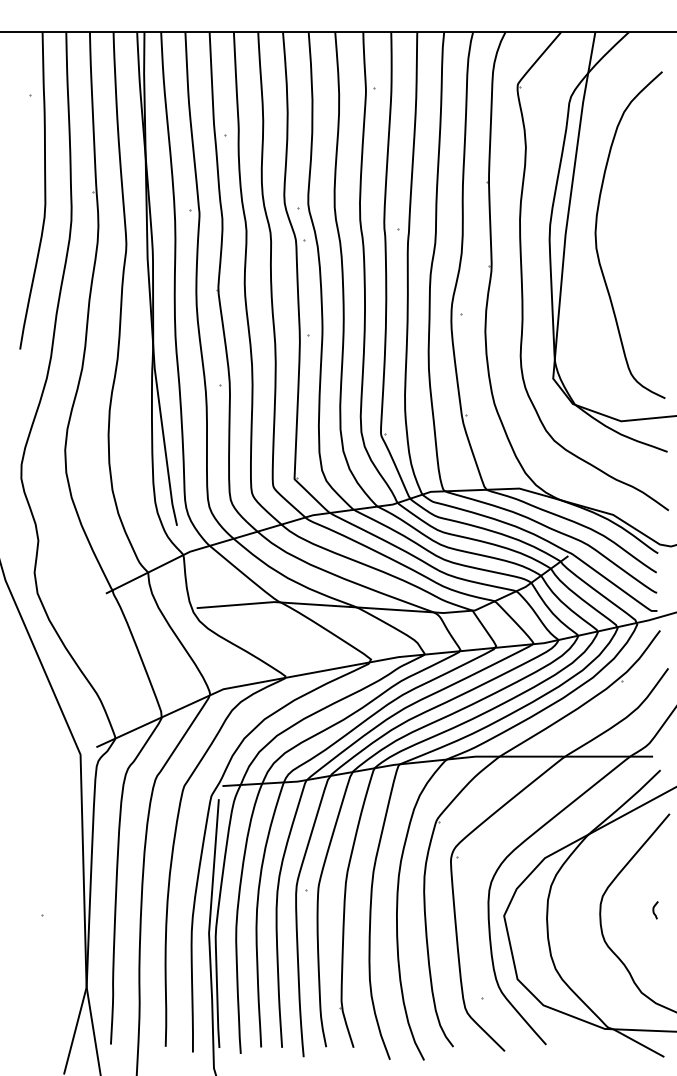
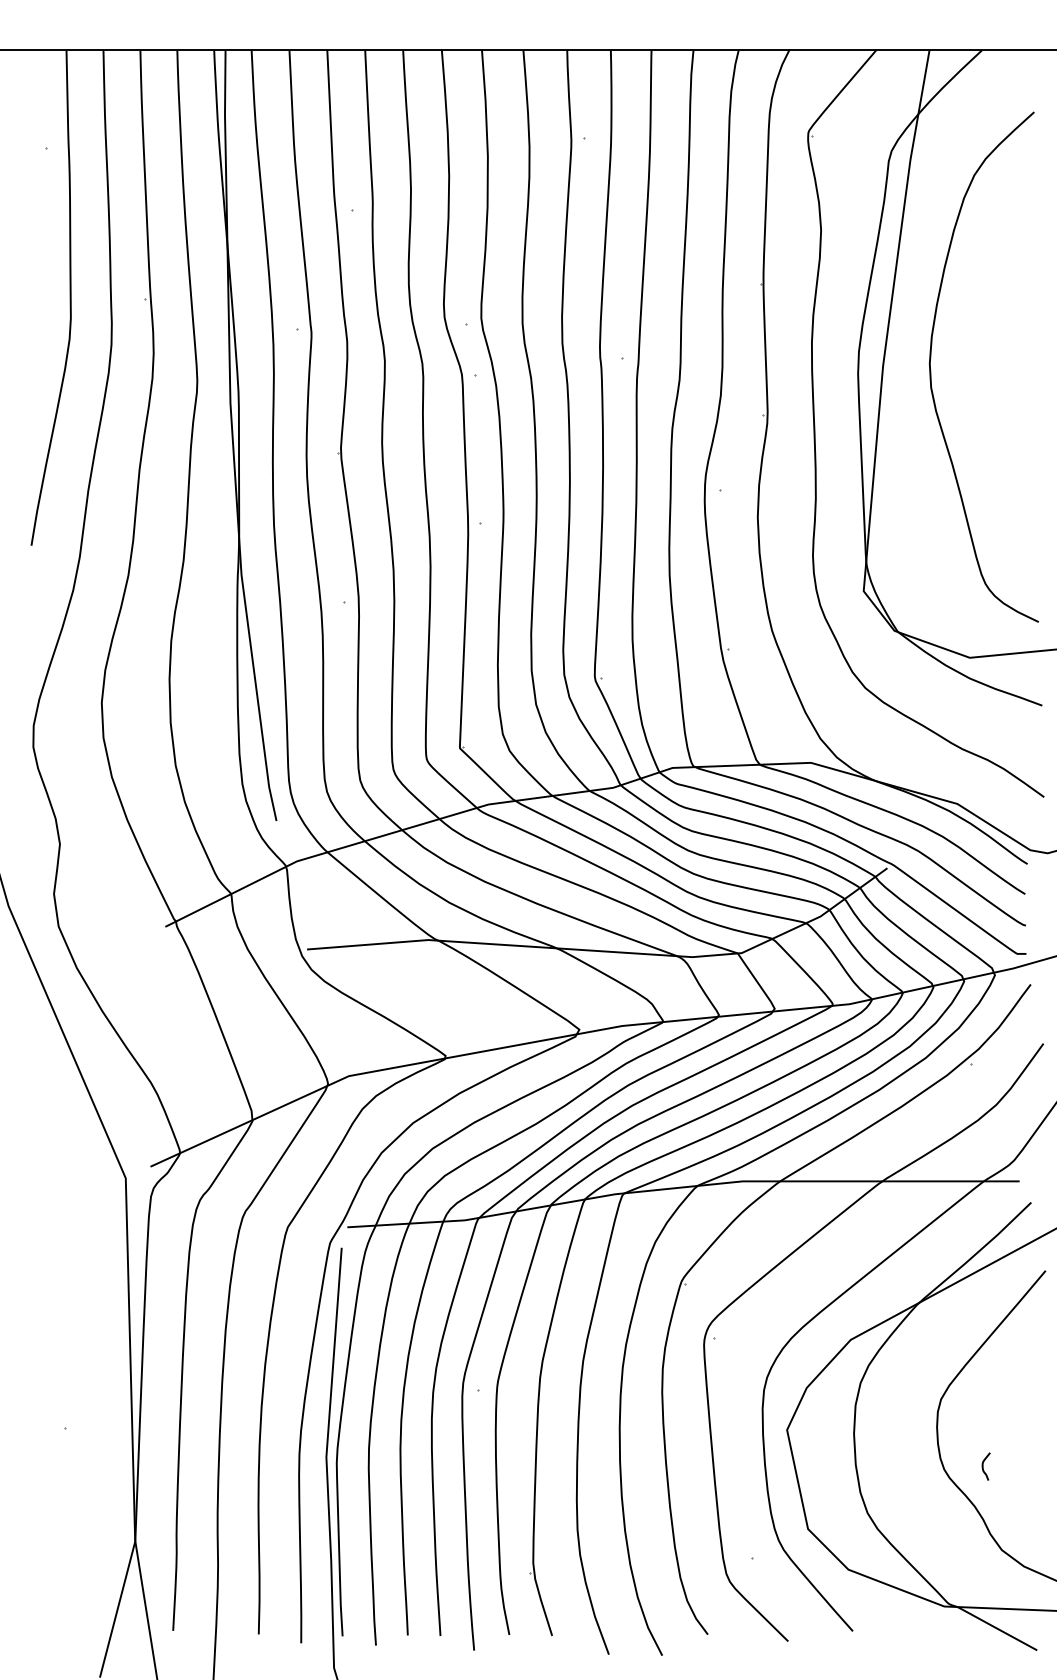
curve: (654, 910) -> (984, 1466), moved

